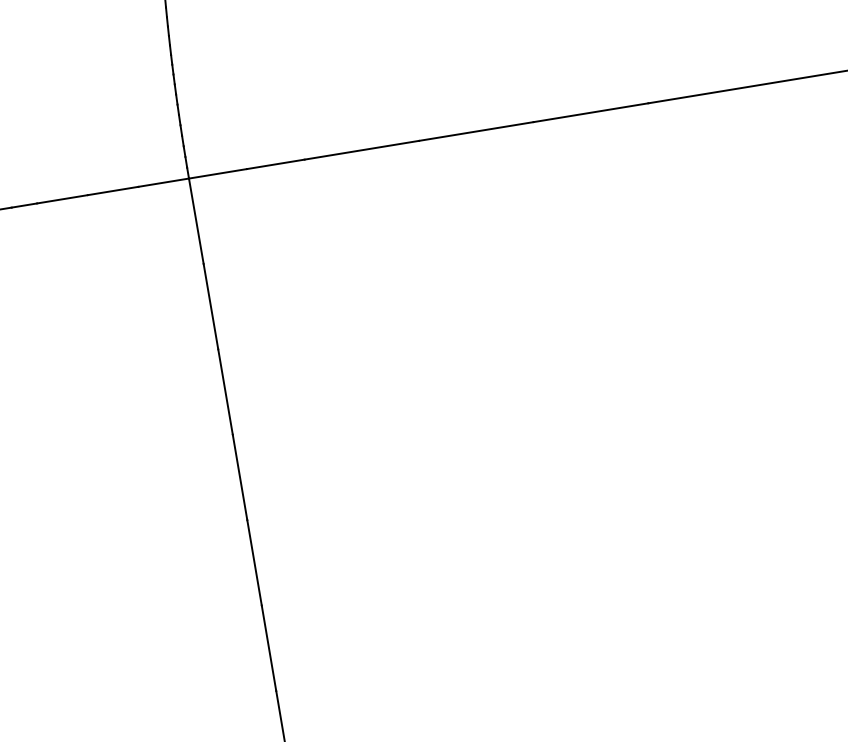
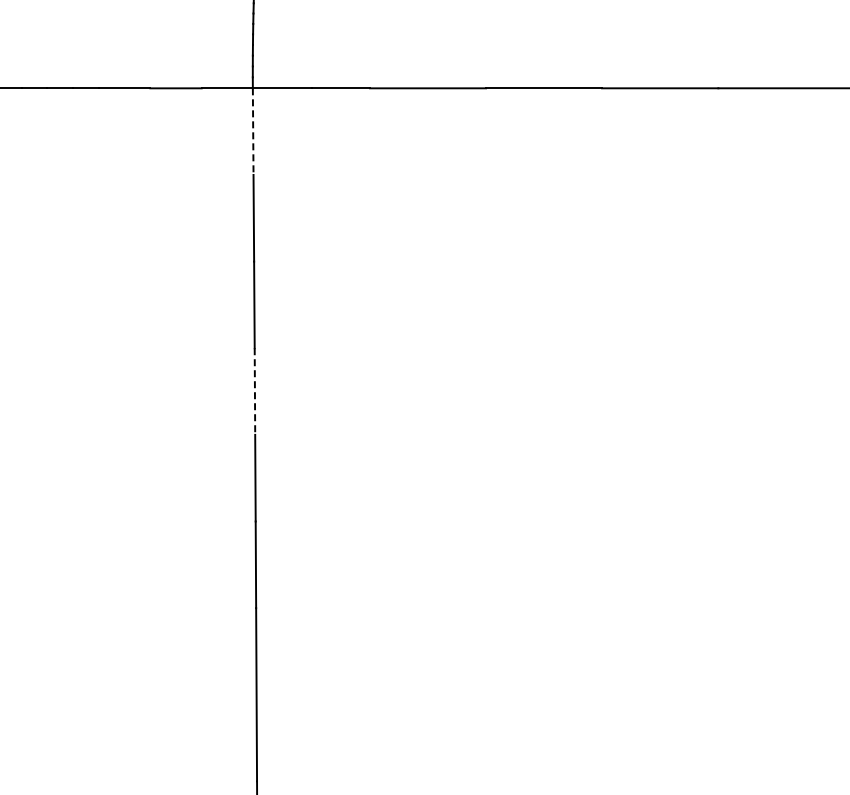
line: (196, 222) -> (253, 132), solid -> dashed
line: (239, 478) -> (254, 392), solid -> dashed

